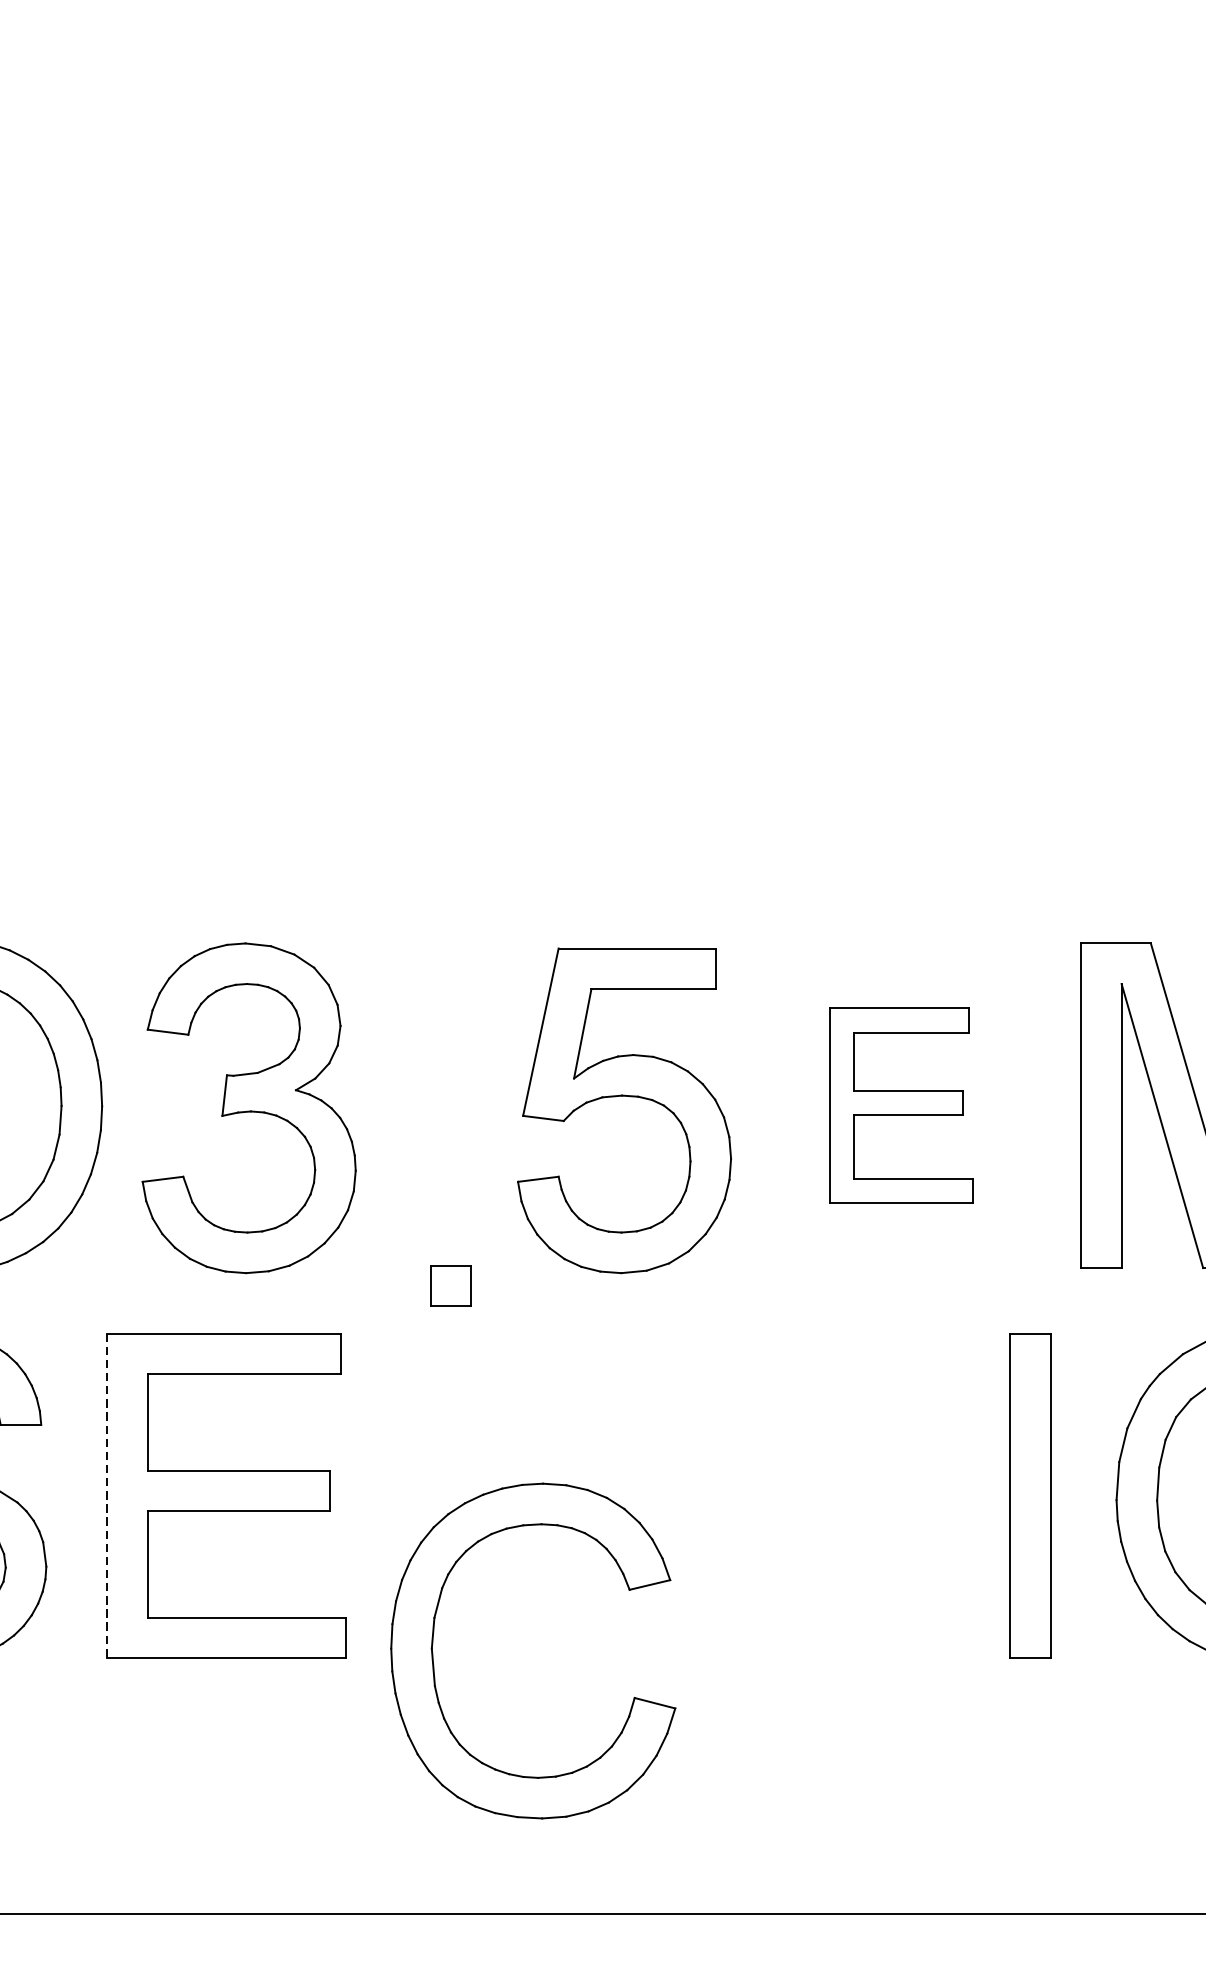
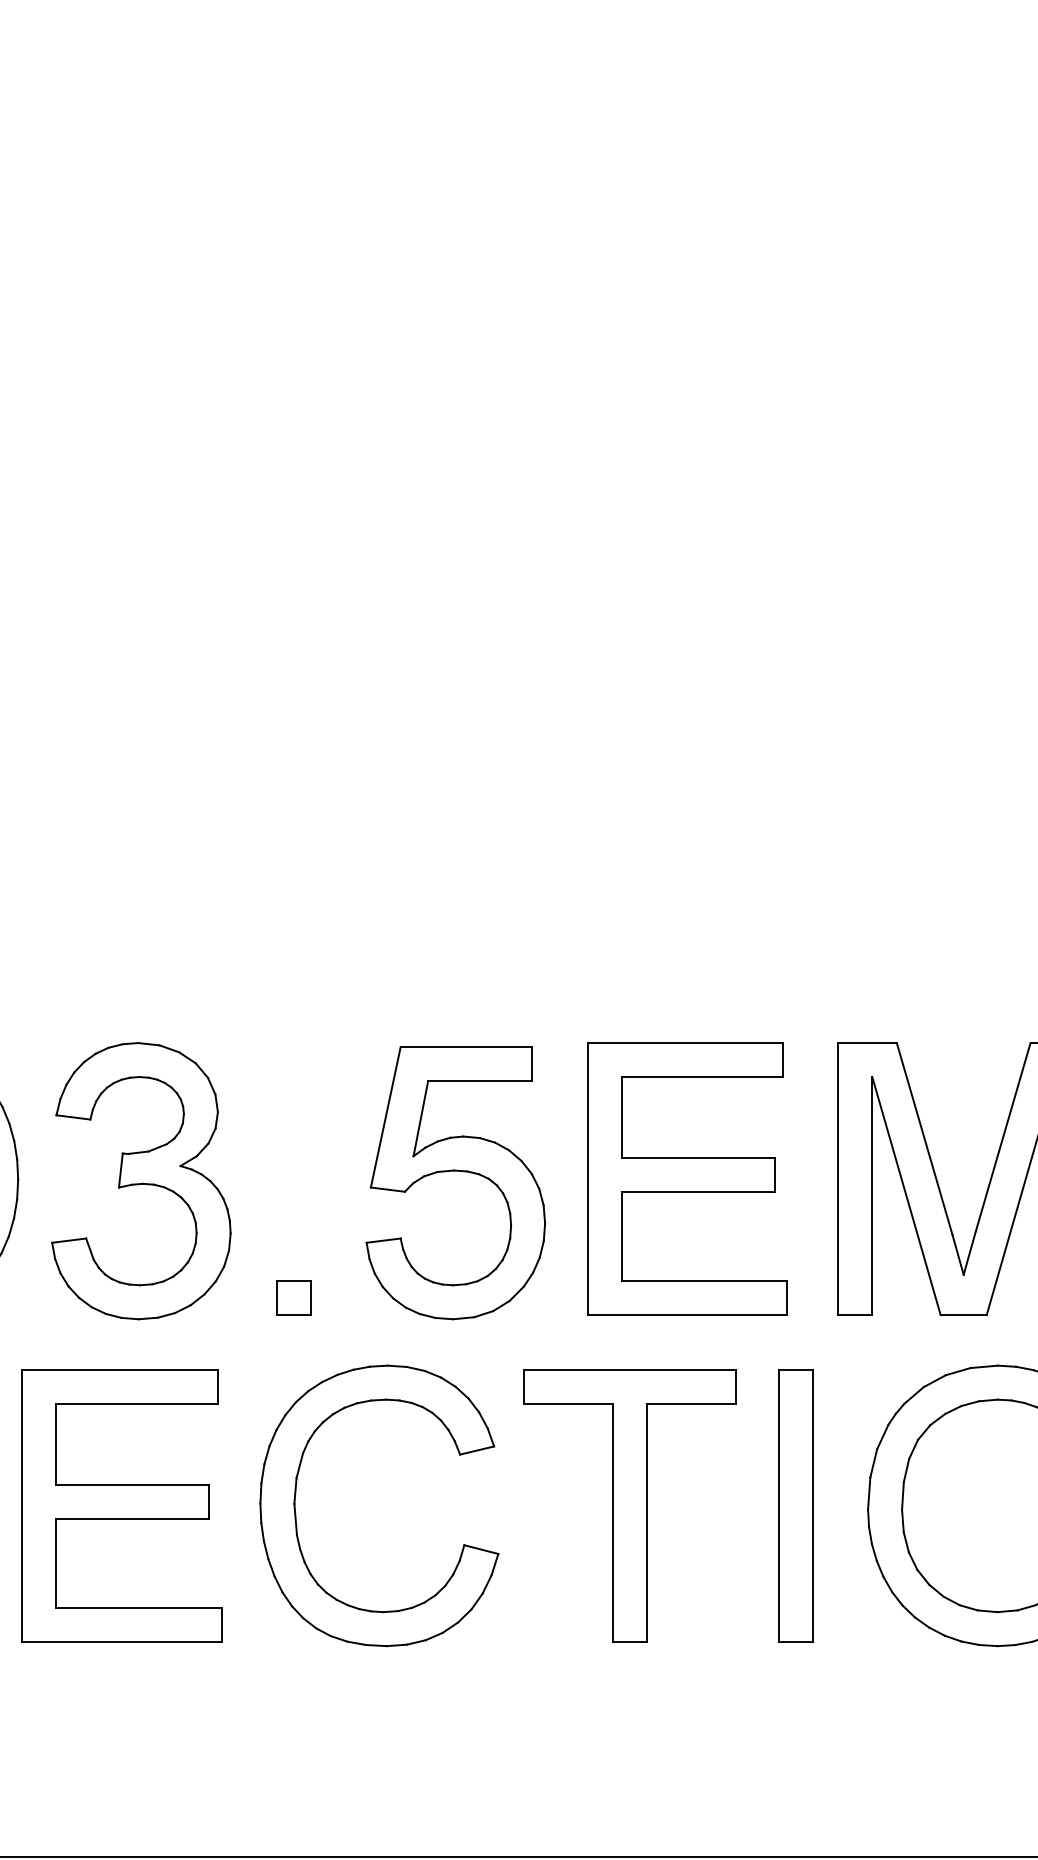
part: (901, 1105) -> (687, 1178), size x1.67
part: (449, 1285) -> (293, 1297), moved
line: (107, 1495) -> (22, 1505), dashed -> solid
part: (831, 1495) -> (629, 1505), added
part: (434, 1660) -> (296, 1513), moved

